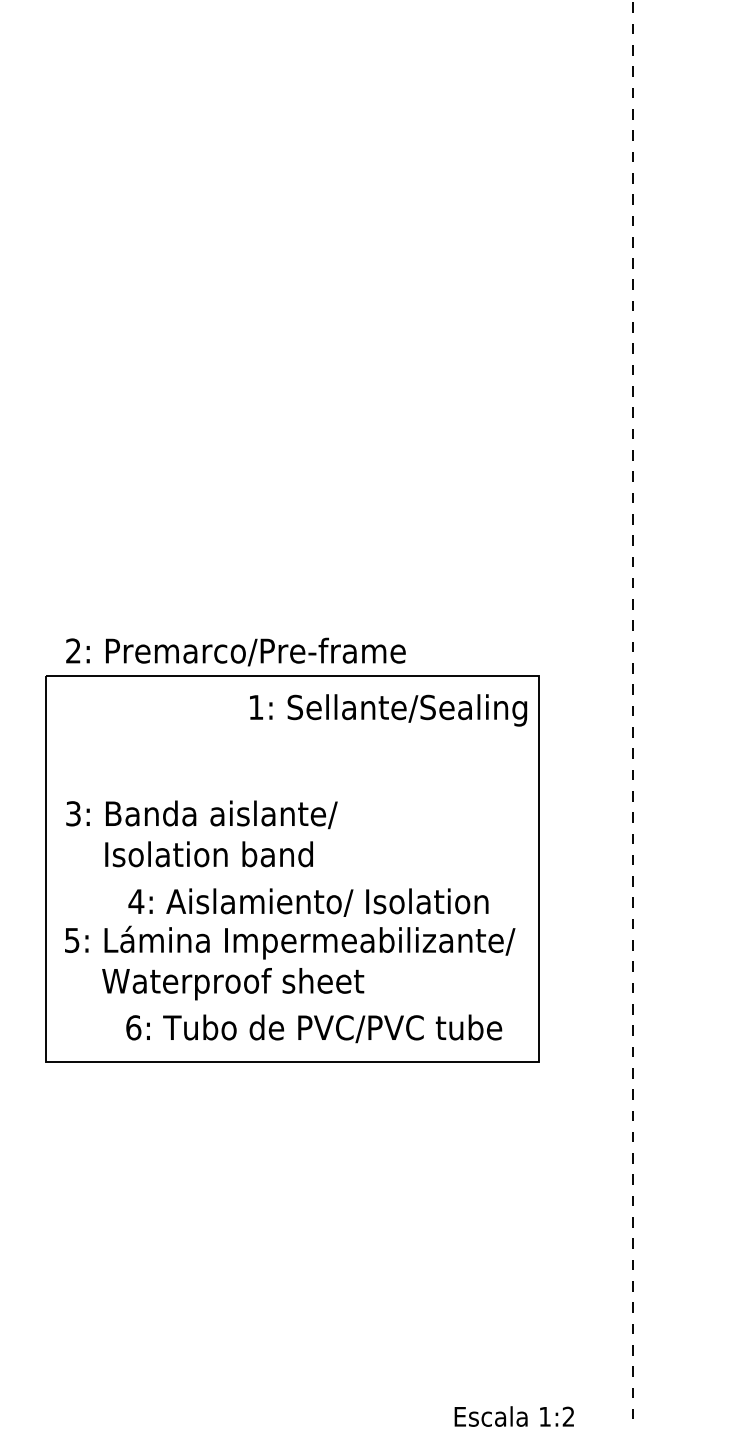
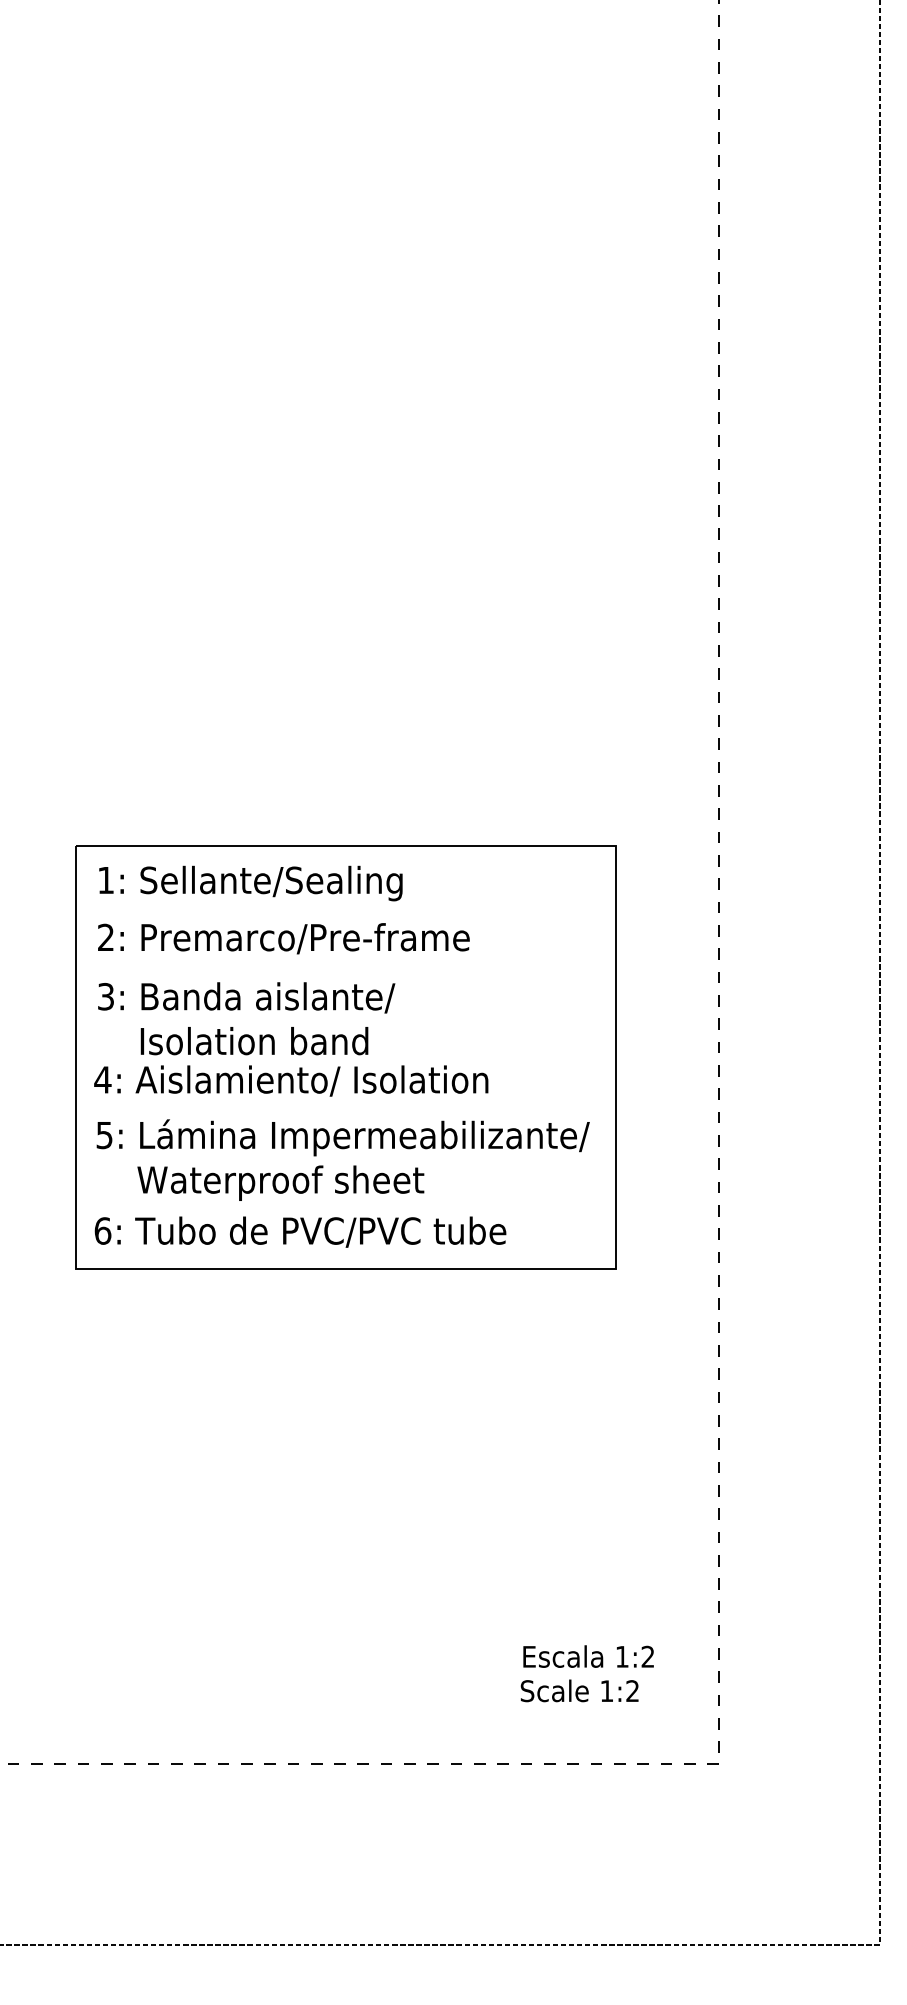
text: (235, 651) -> (283, 938), moved
text: (388, 710) -> (250, 883), moved
text: (308, 902) -> (291, 1080), moved
text: (314, 1028) -> (300, 1231), moved

